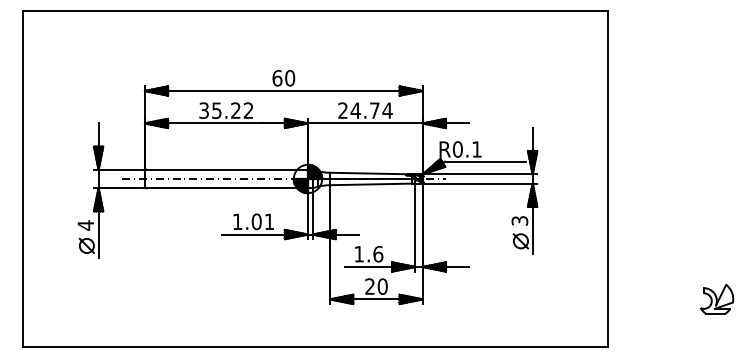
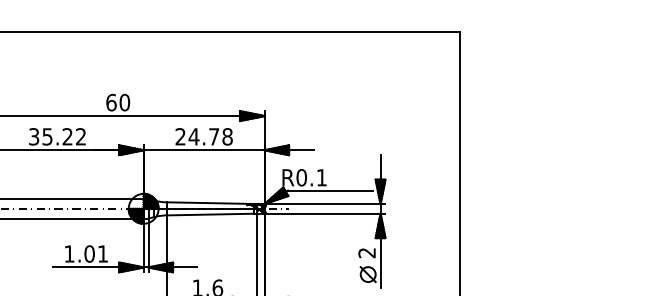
text: (387, 110) -> (227, 136), 24.74 -> 24.78
text: (520, 220) -> (367, 252), 3 -> 2

